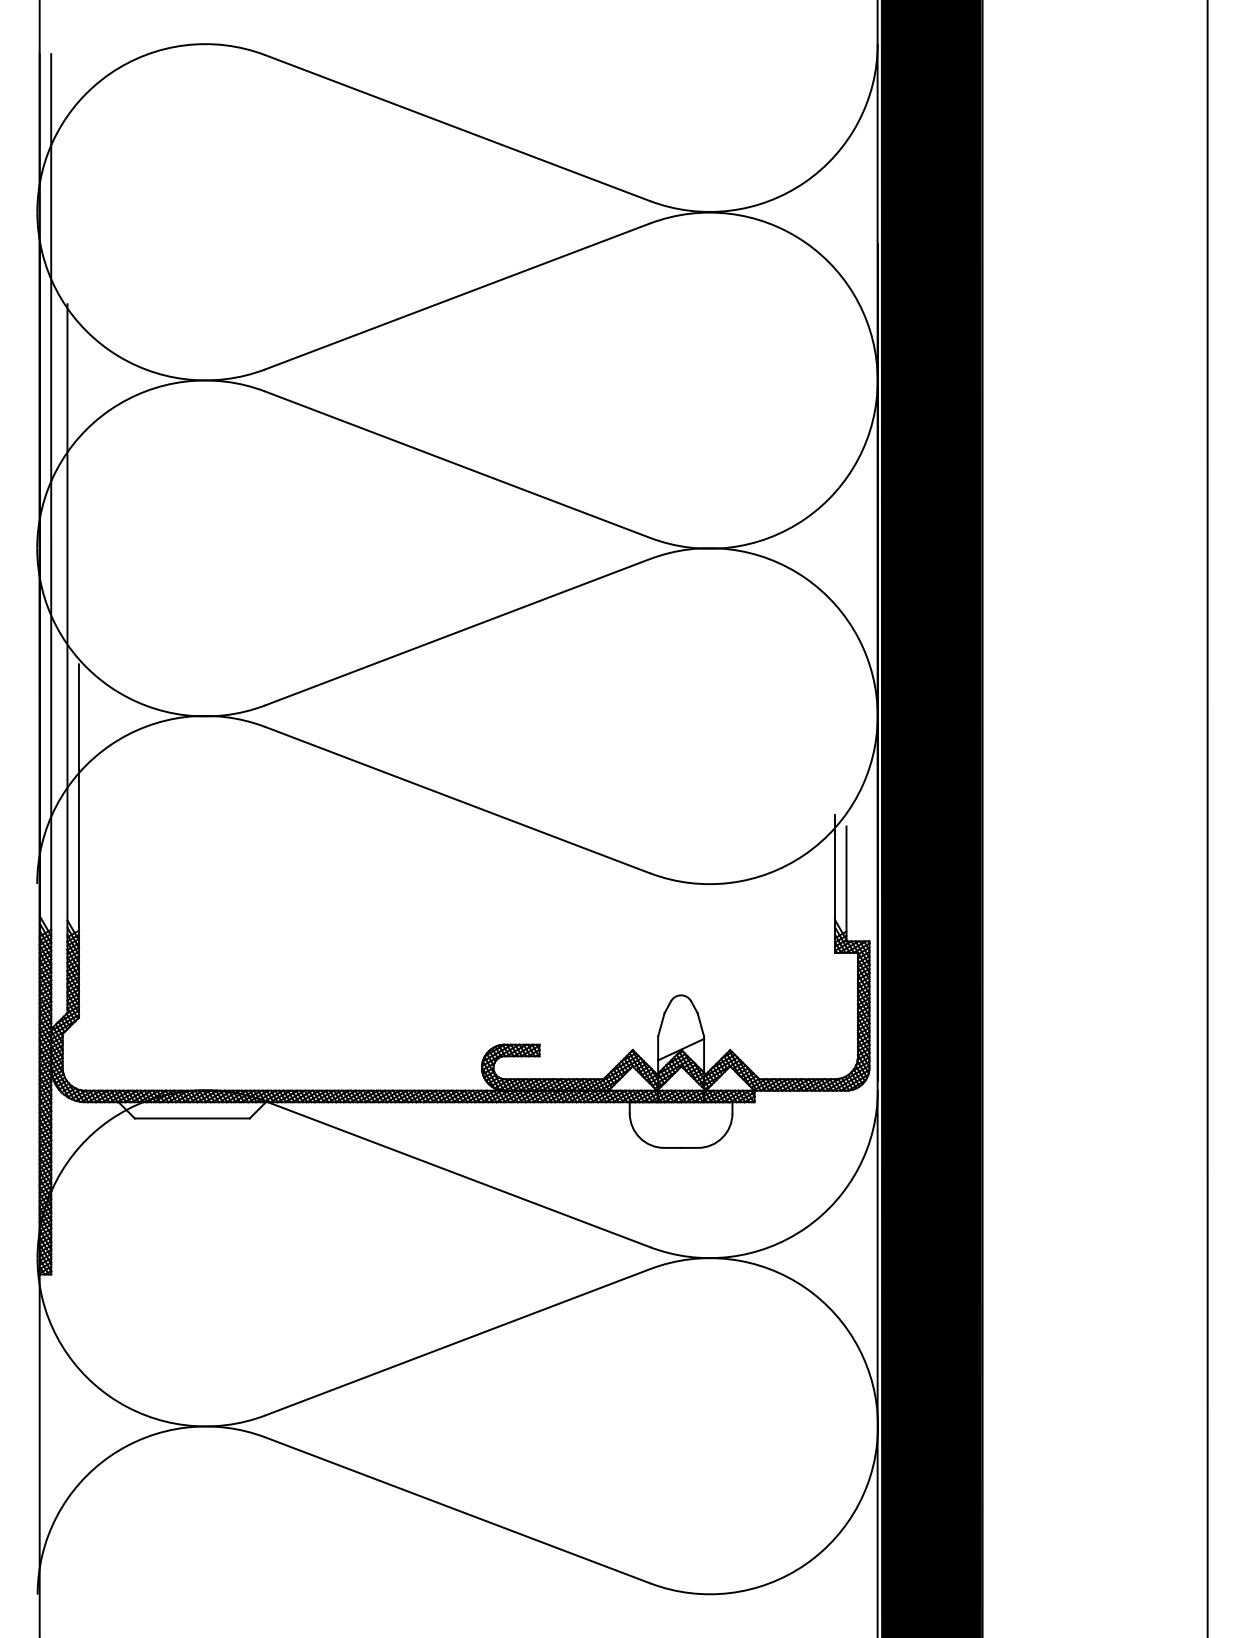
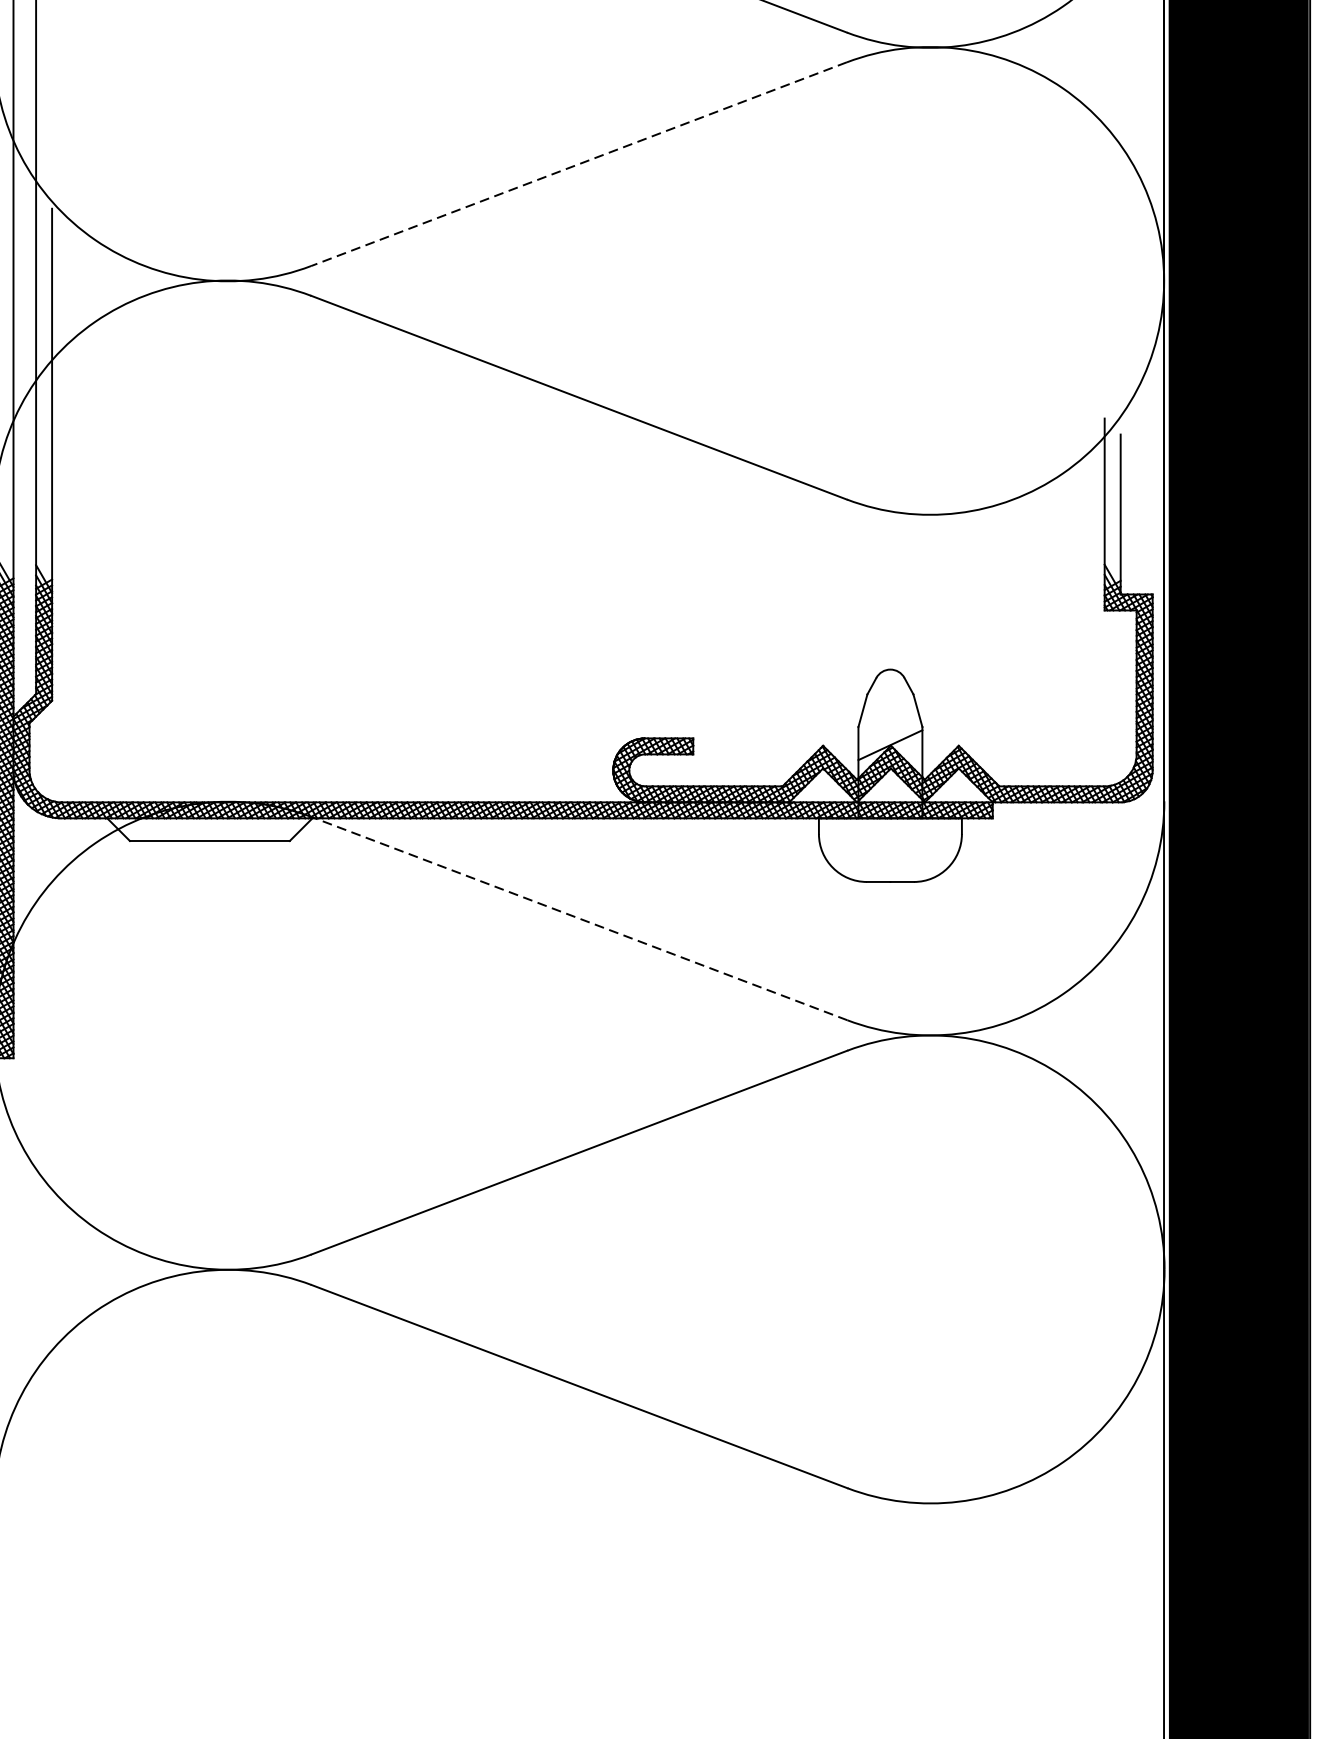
line: (457, 632) -> (579, 164), solid -> dashed
line: (457, 1174) -> (579, 919), solid -> dashed

